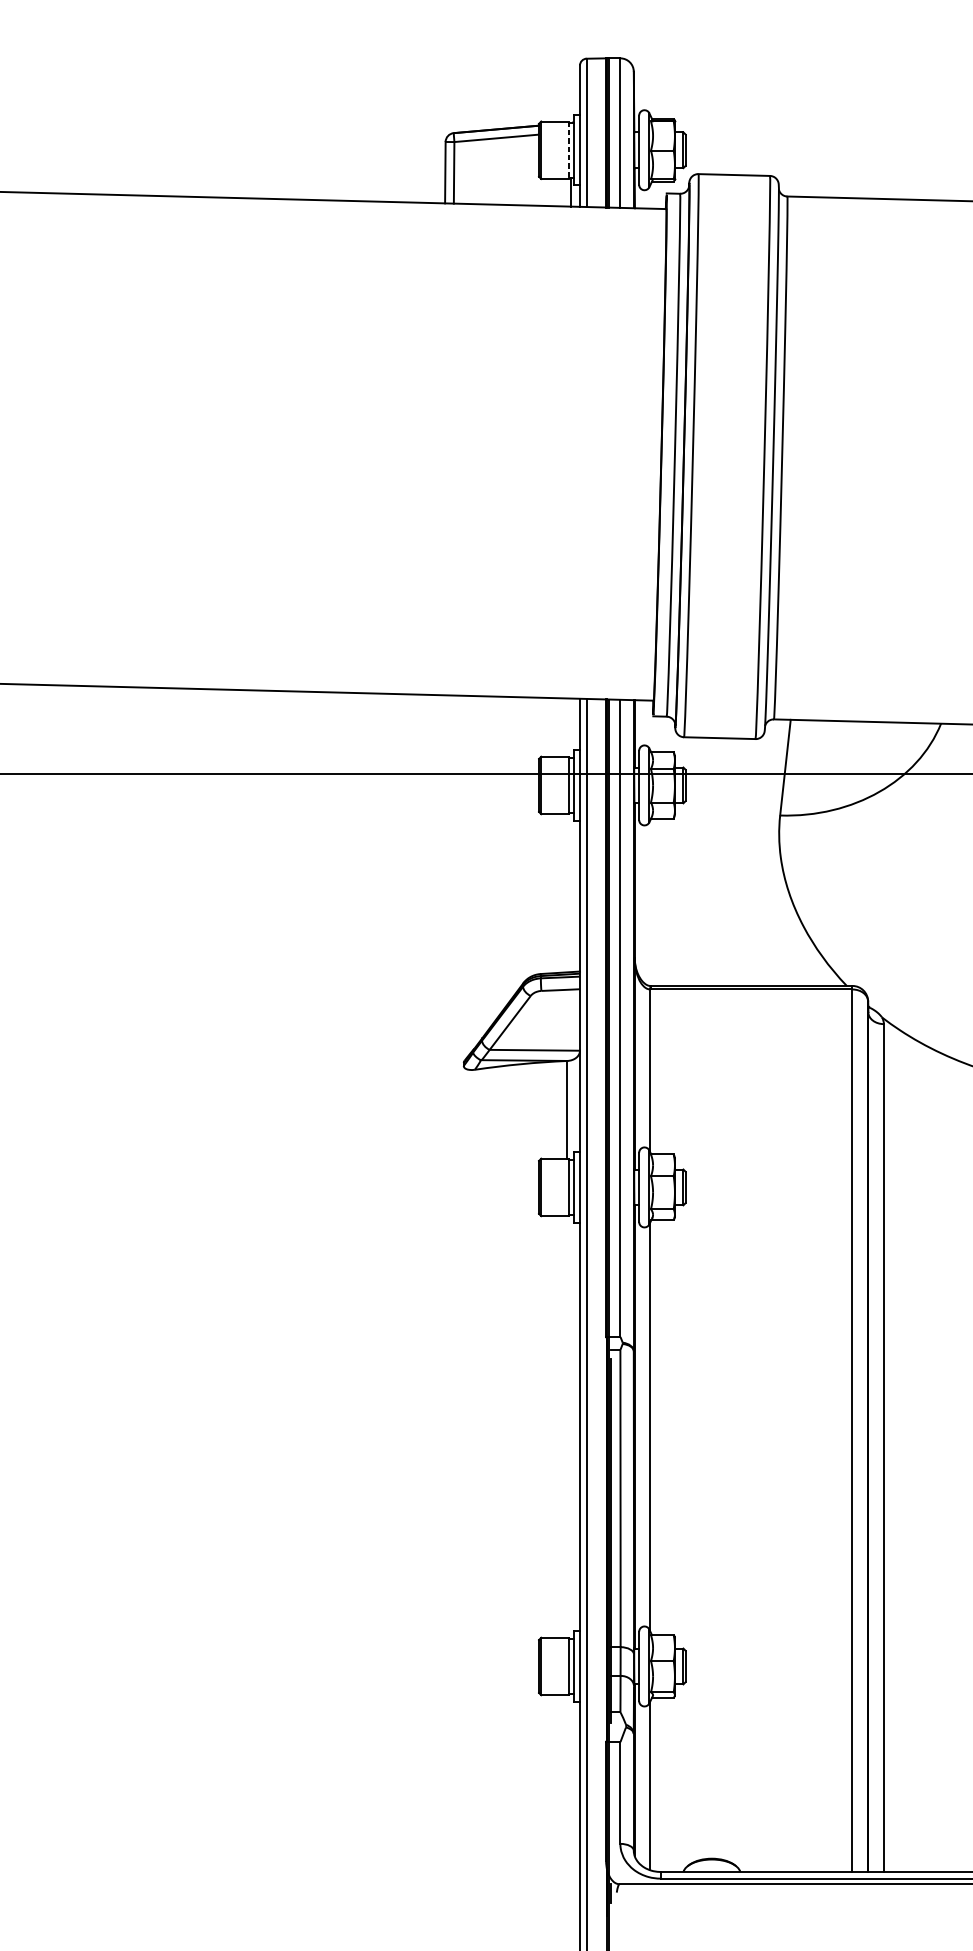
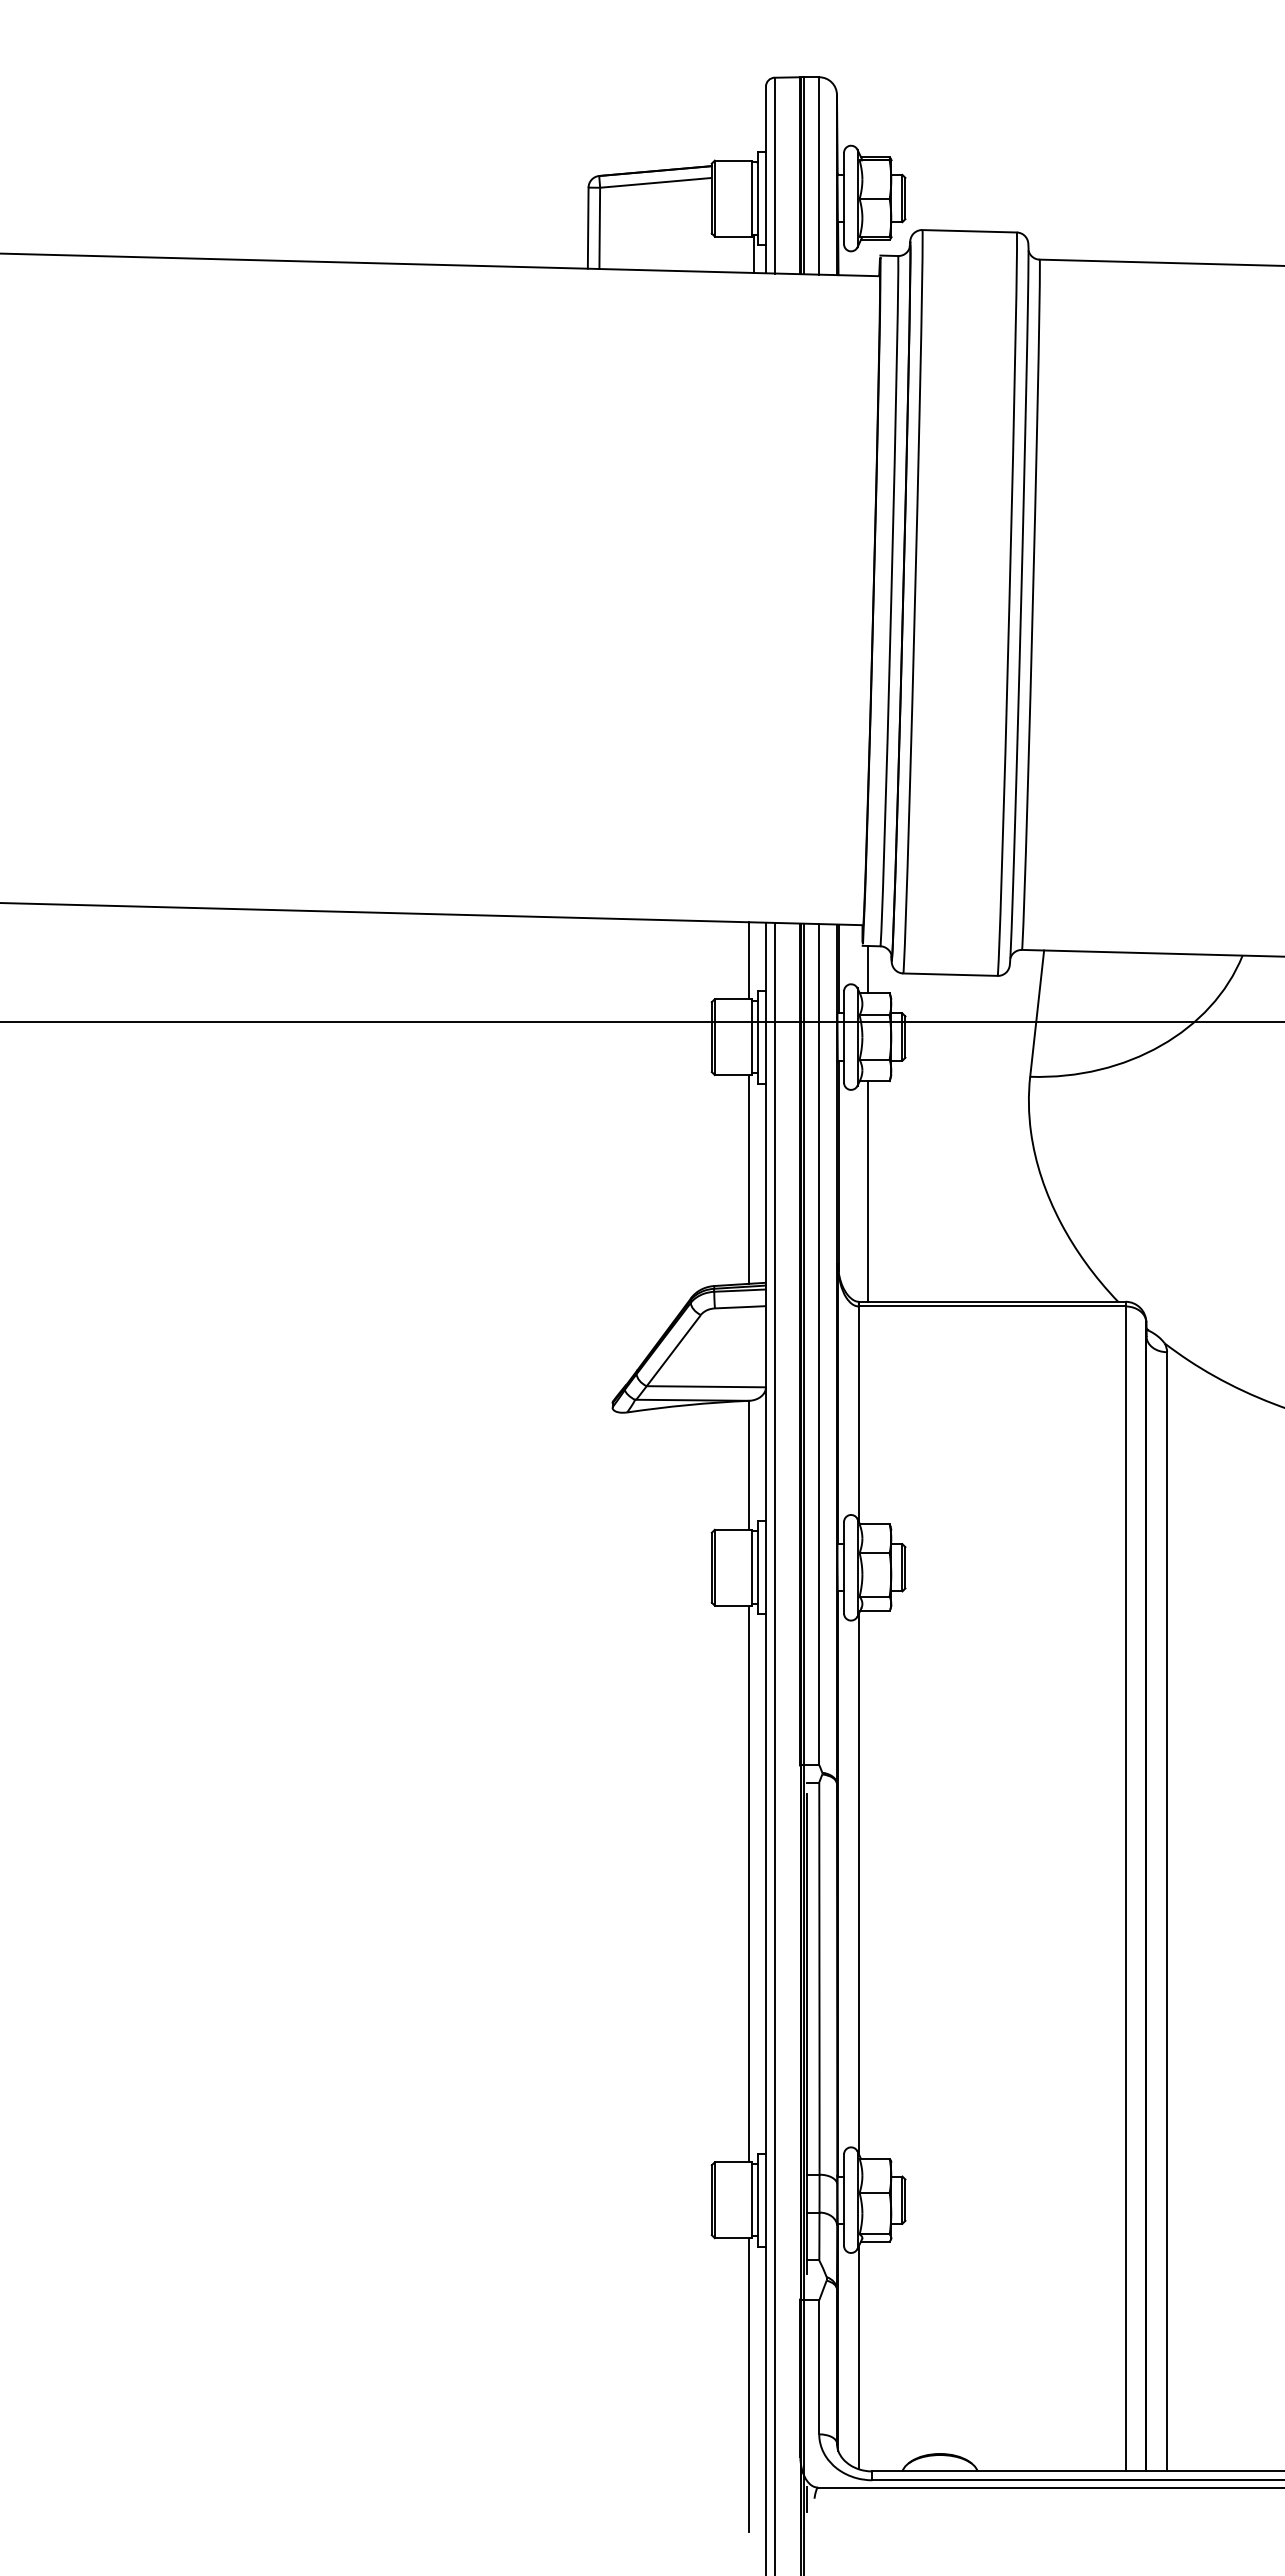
line: (569, 150) -> (751, 198), dashed -> solid
line: (567, 727) -> (749, 960), added
line: (657, 733) -> (868, 968), added
line: (567, 893) -> (749, 1179), added
line: (657, 902) -> (868, 1191), added
line: (567, 1426) -> (749, 1883), added
line: (567, 1806) -> (749, 2384), added

